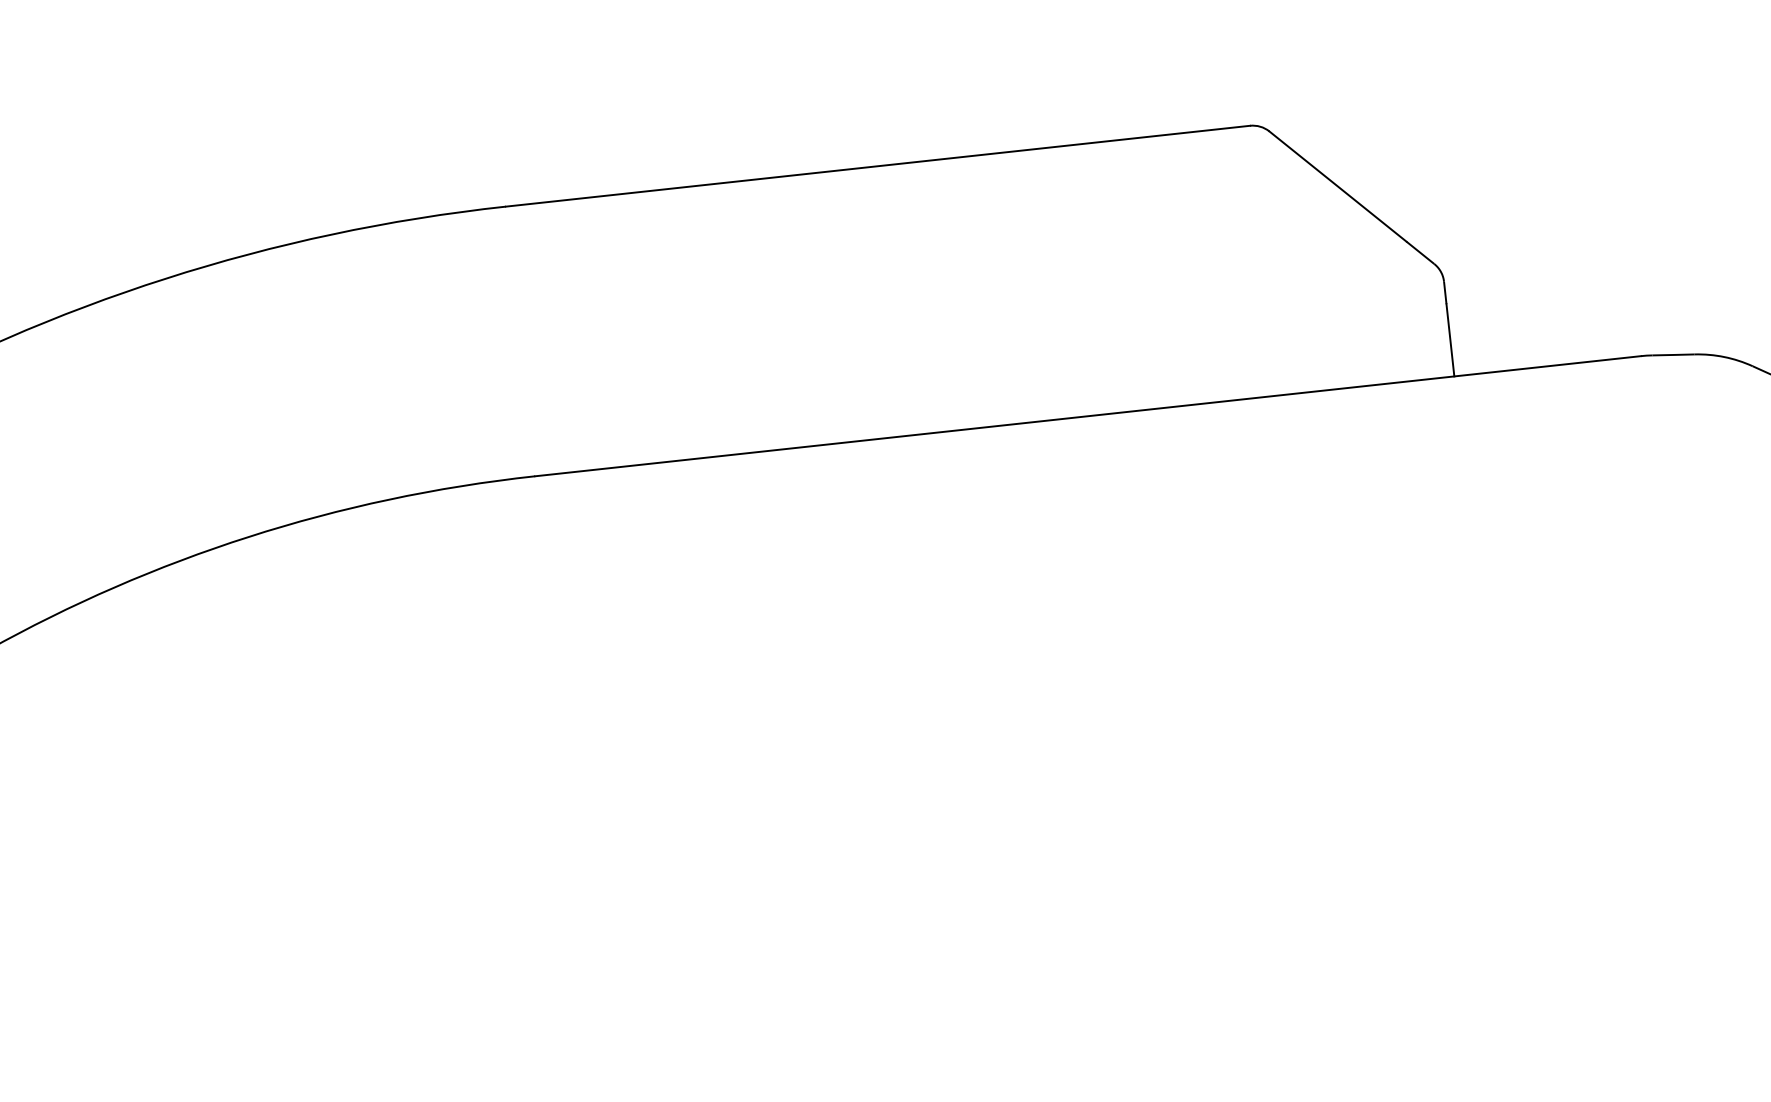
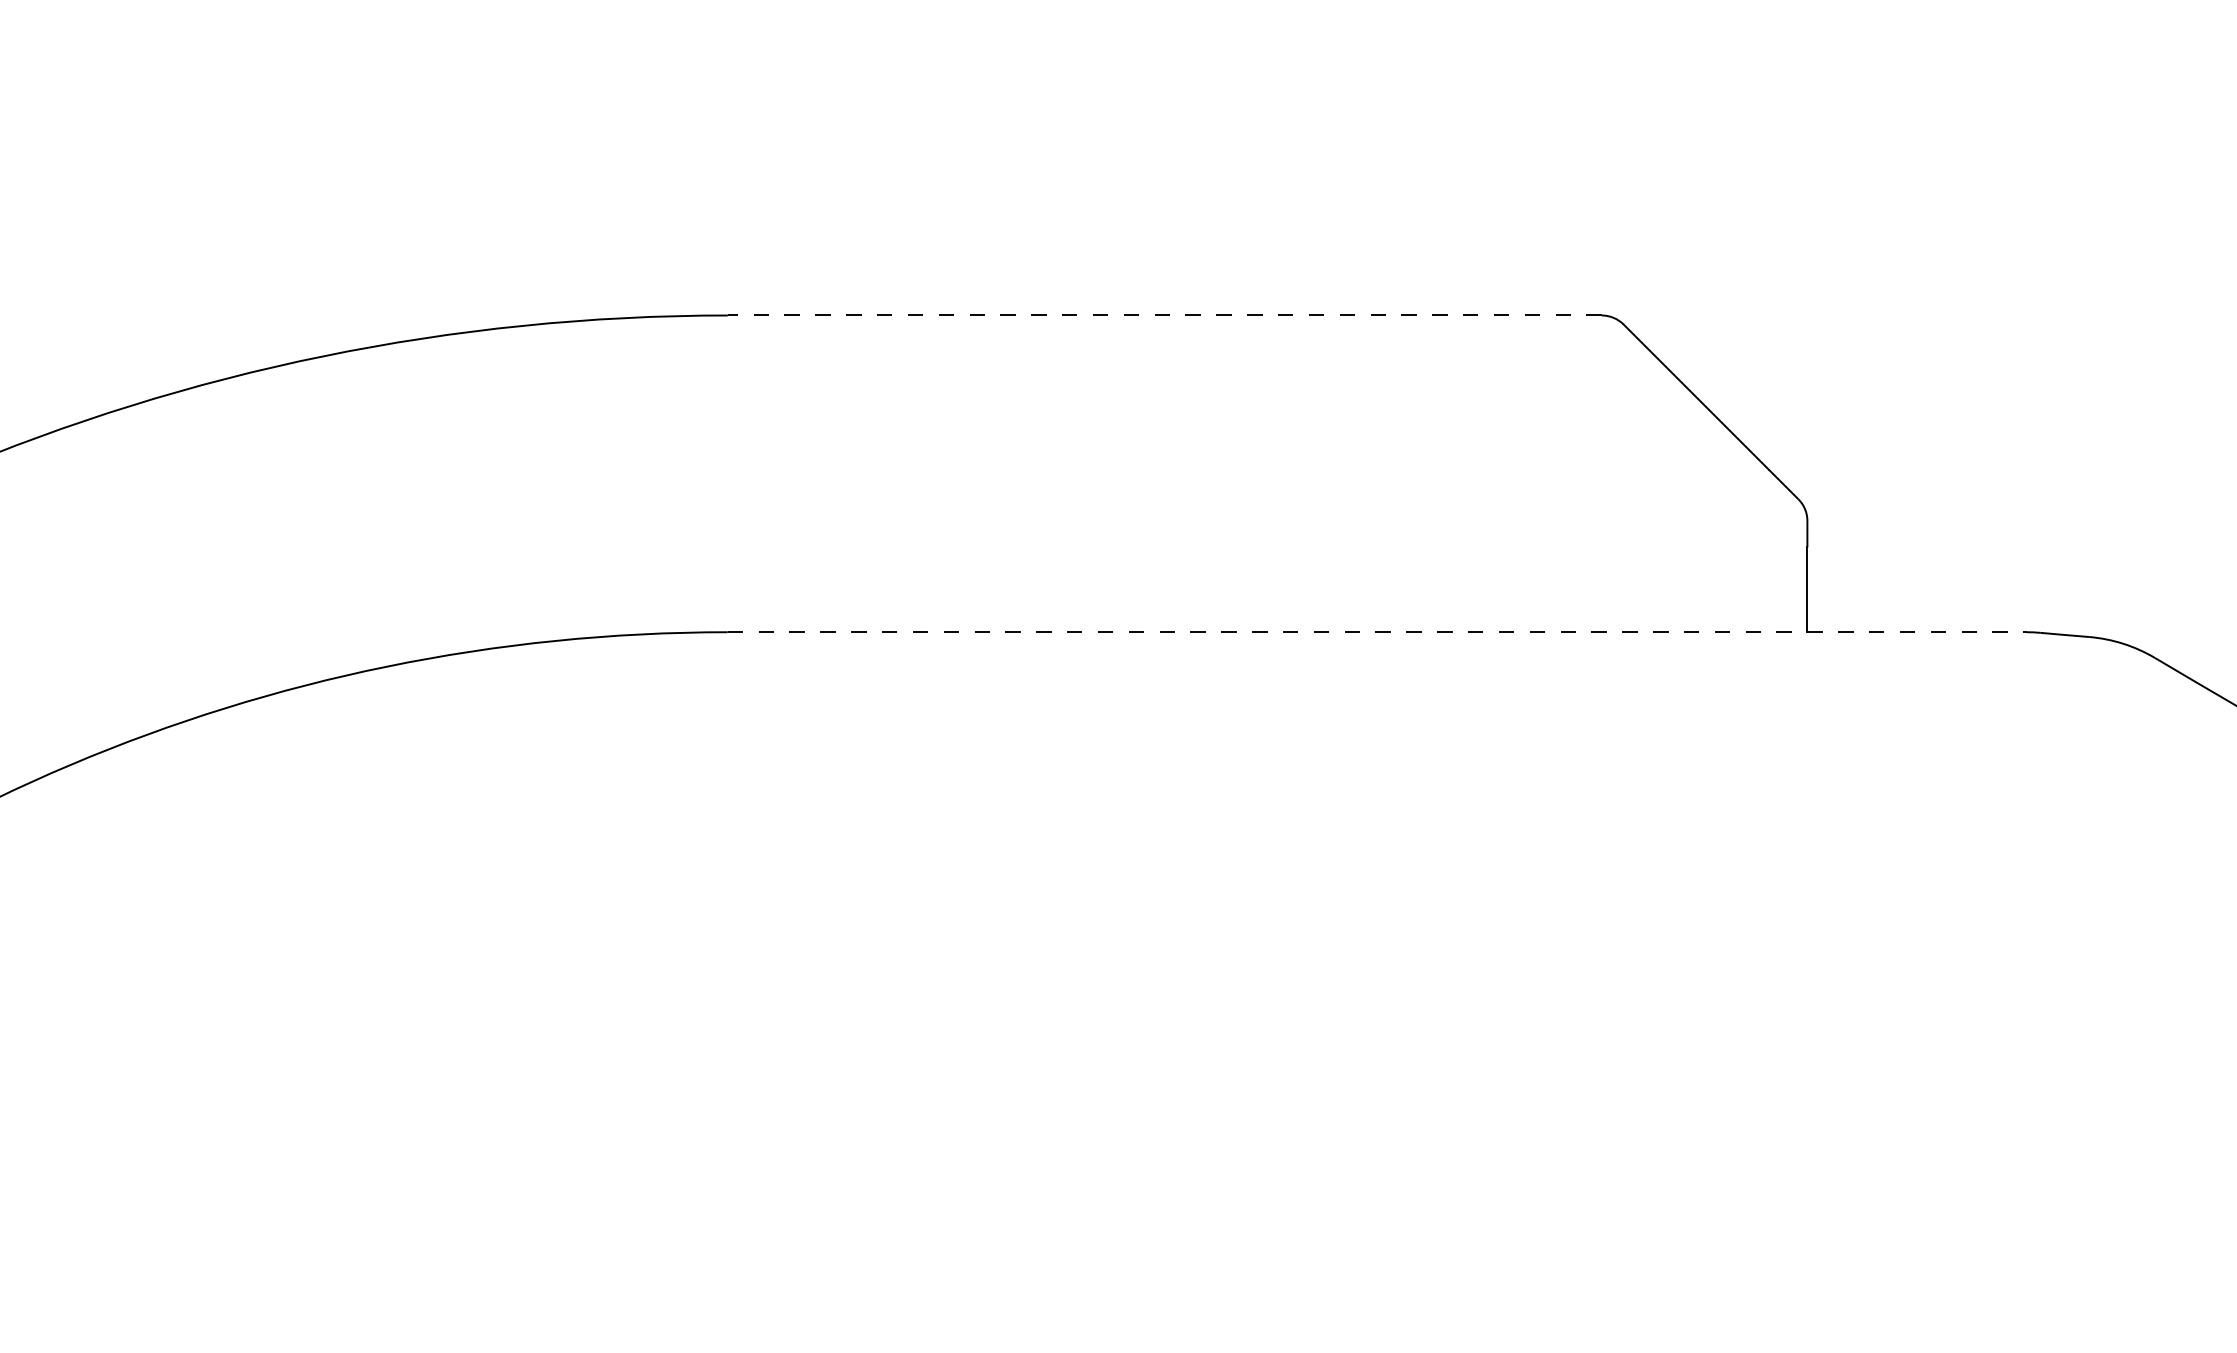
line: (877, 166) -> (1164, 315), solid -> dashed
line: (1088, 416) -> (1377, 632), solid -> dashed

